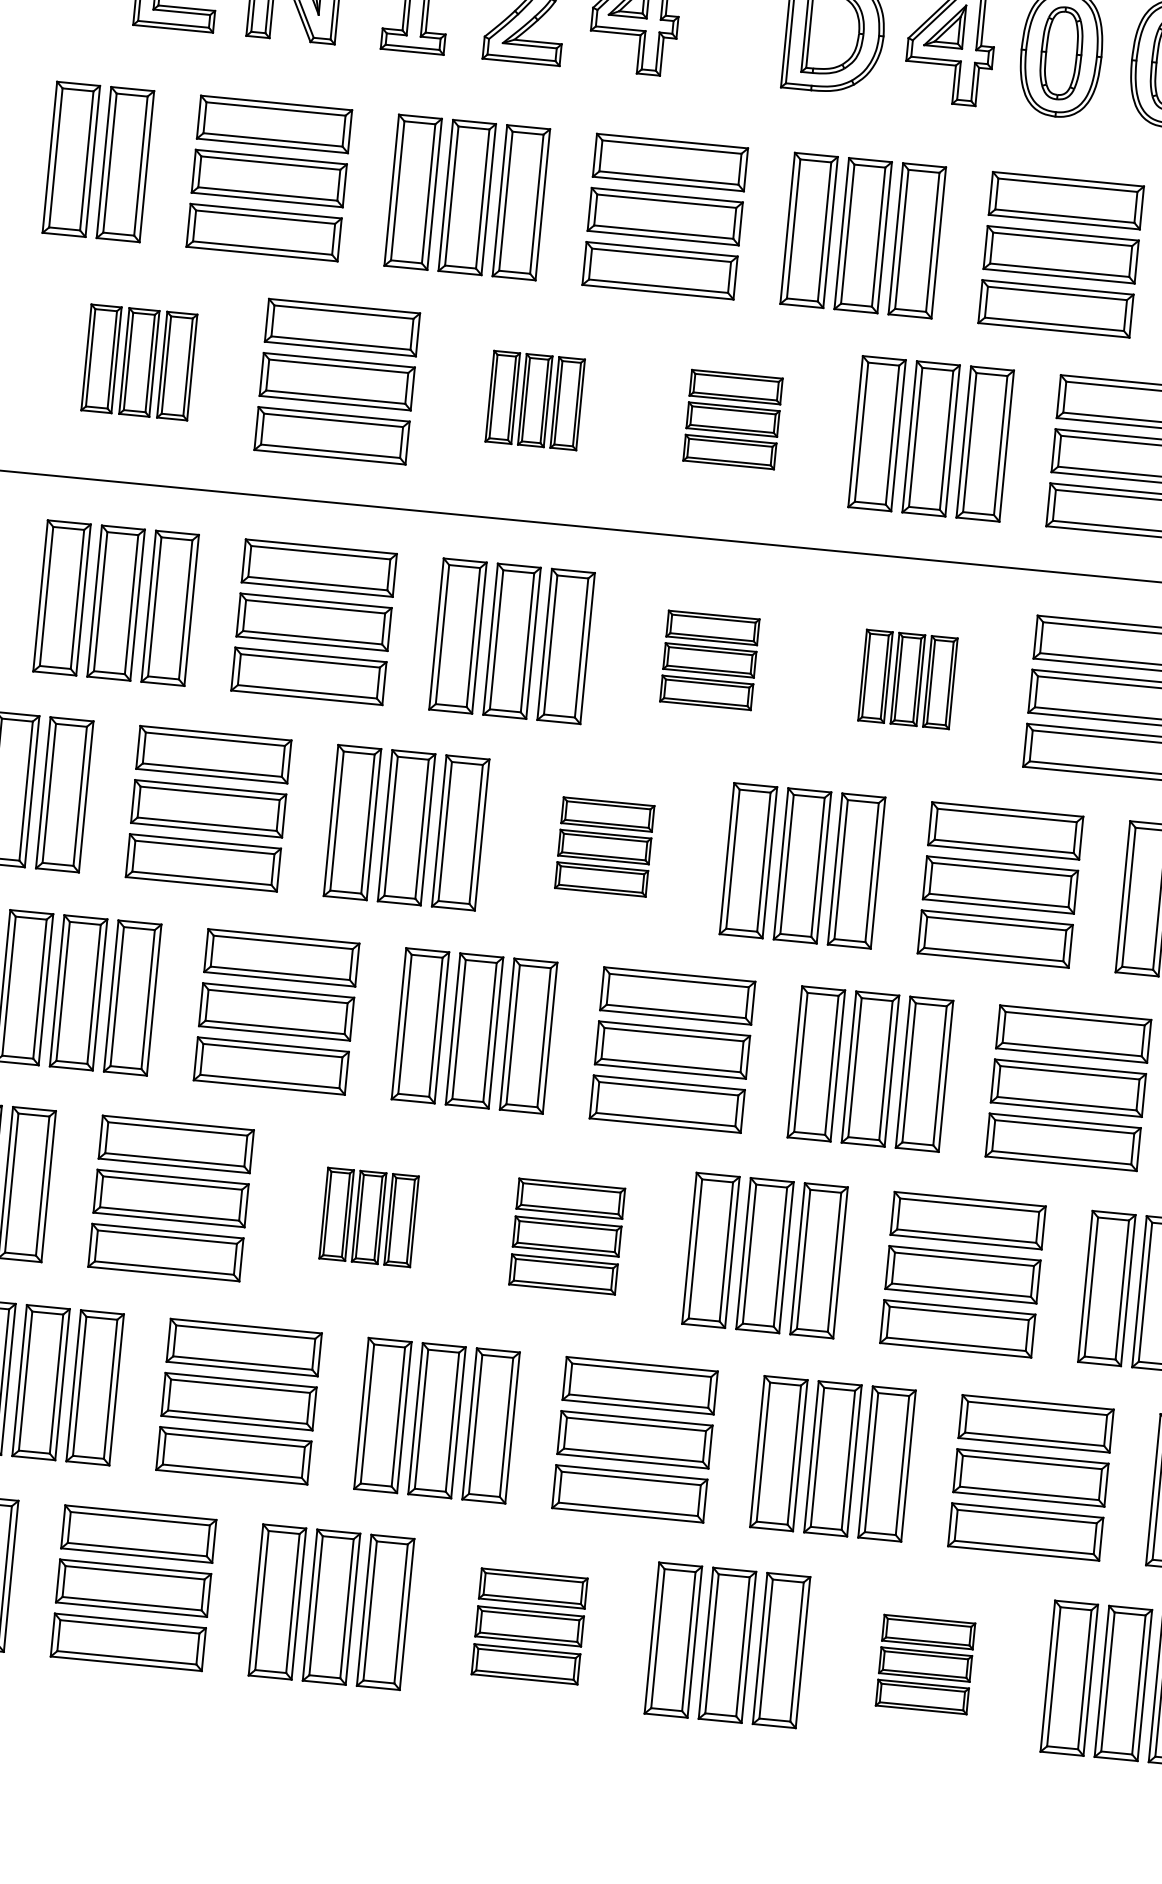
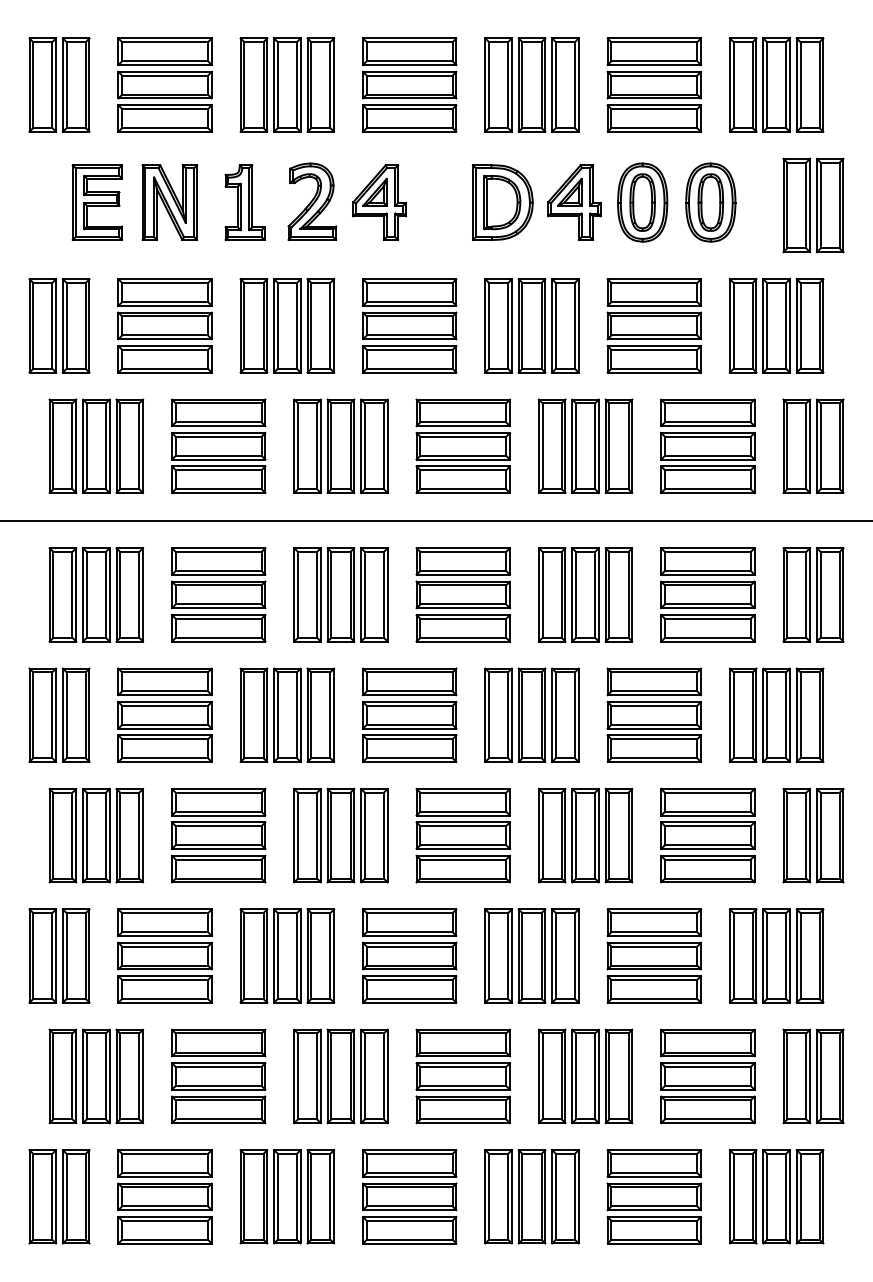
part: (139, 361) -> (96, 445), size x1.43
part: (534, 399) -> (340, 445), size x1.67
part: (732, 418) -> (462, 445), size x1.67
part: (708, 659) -> (462, 594), size x1.67
part: (907, 678) -> (585, 594), size x1.67
part: (604, 847) -> (409, 715), size x1.67
part: (369, 1216) -> (287, 955), size x1.67
part: (566, 1235) -> (409, 955), size x1.43
part: (529, 1625) -> (409, 1196), size x1.43
part: (925, 1663) -> (654, 1196), size x1.67

